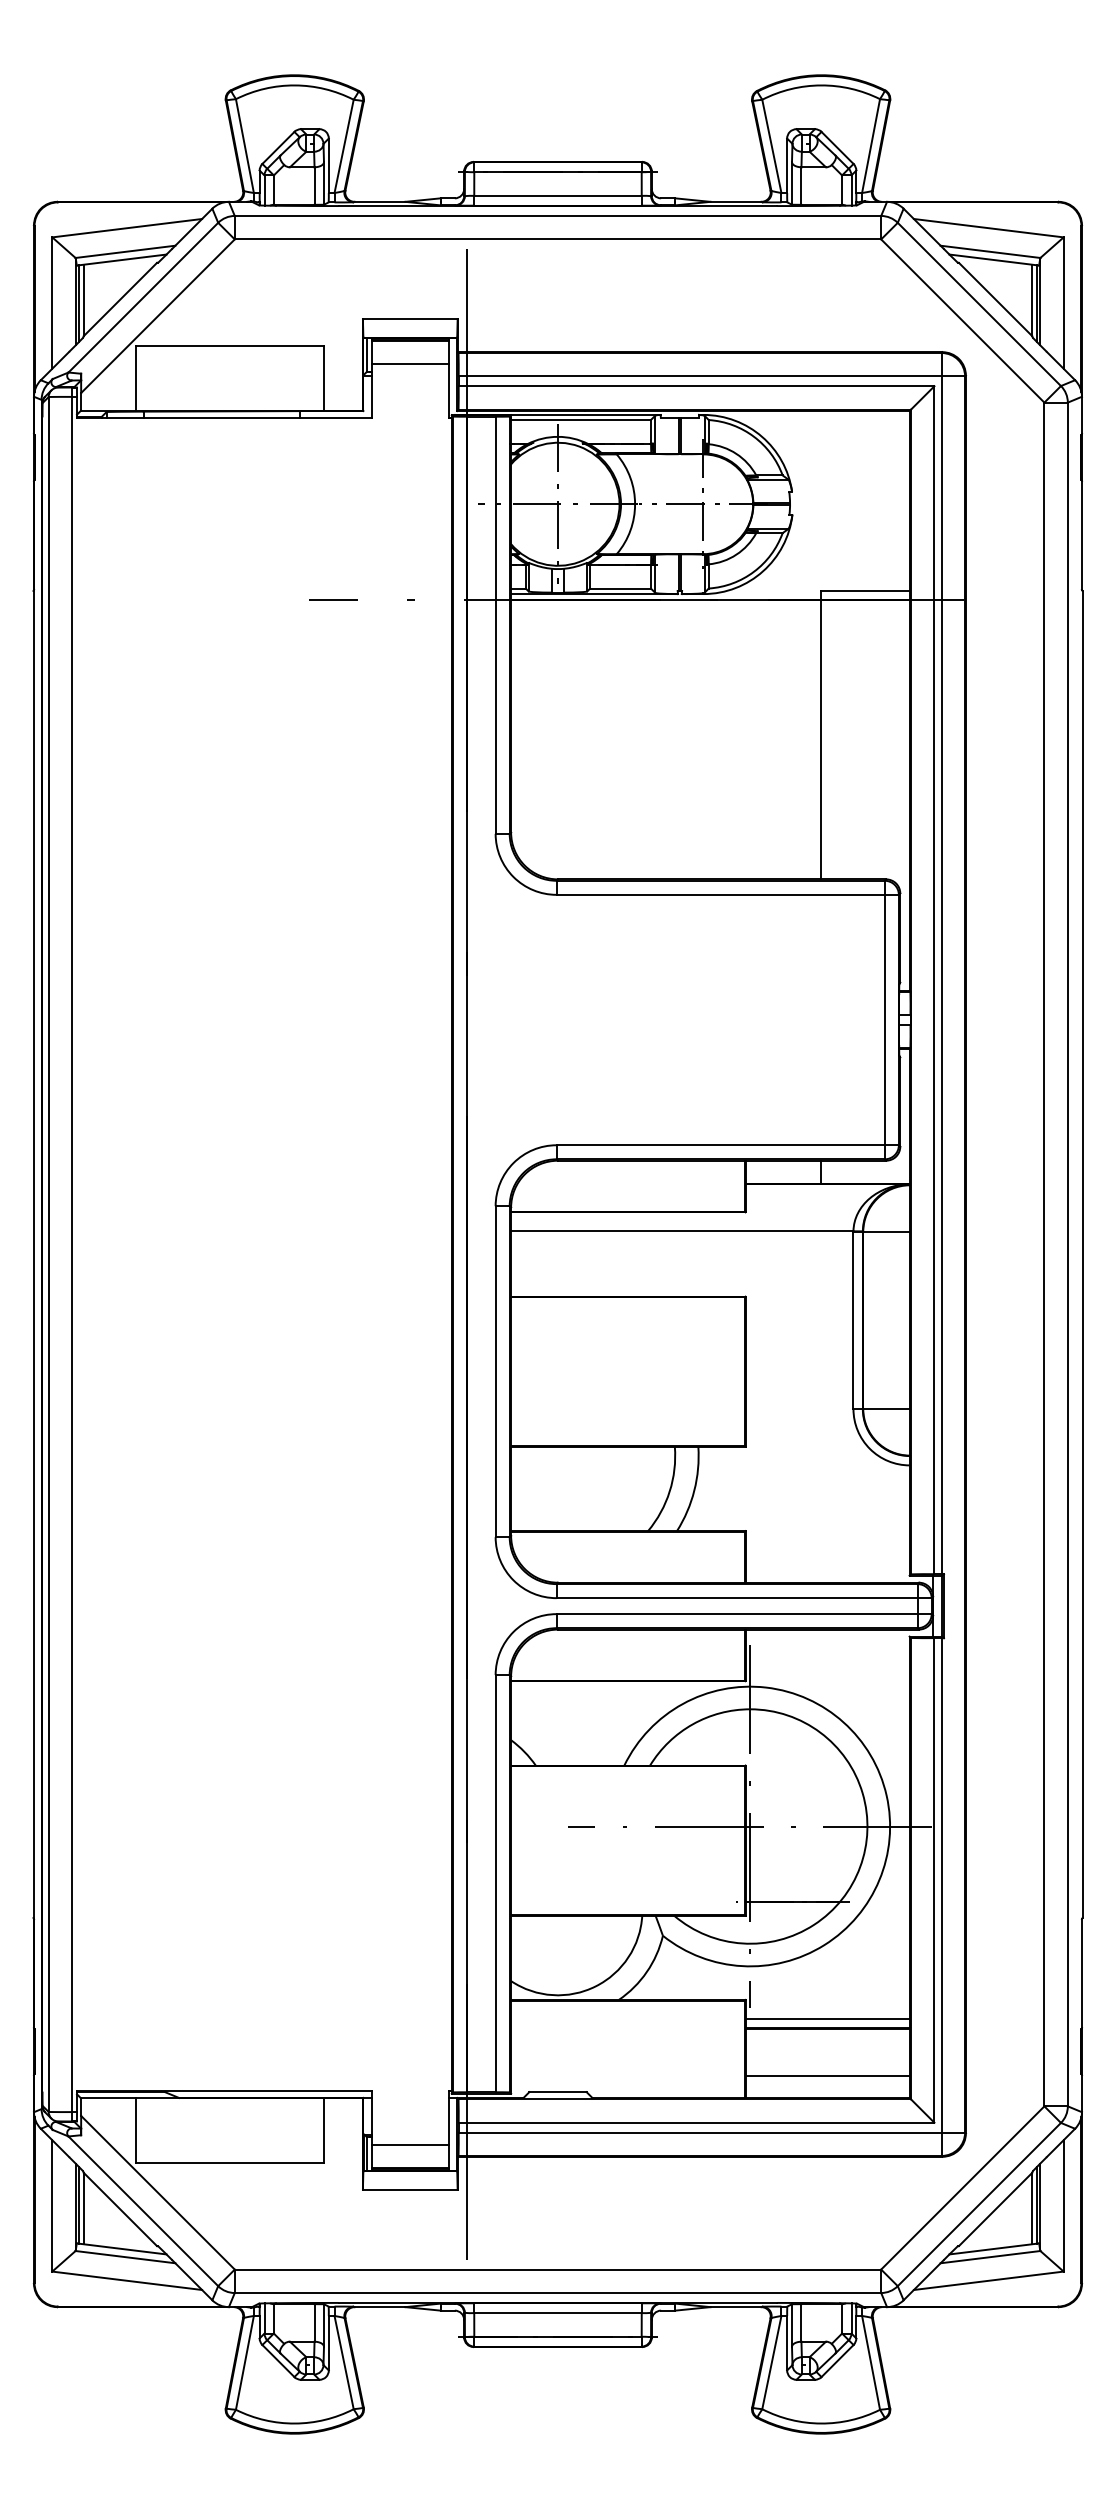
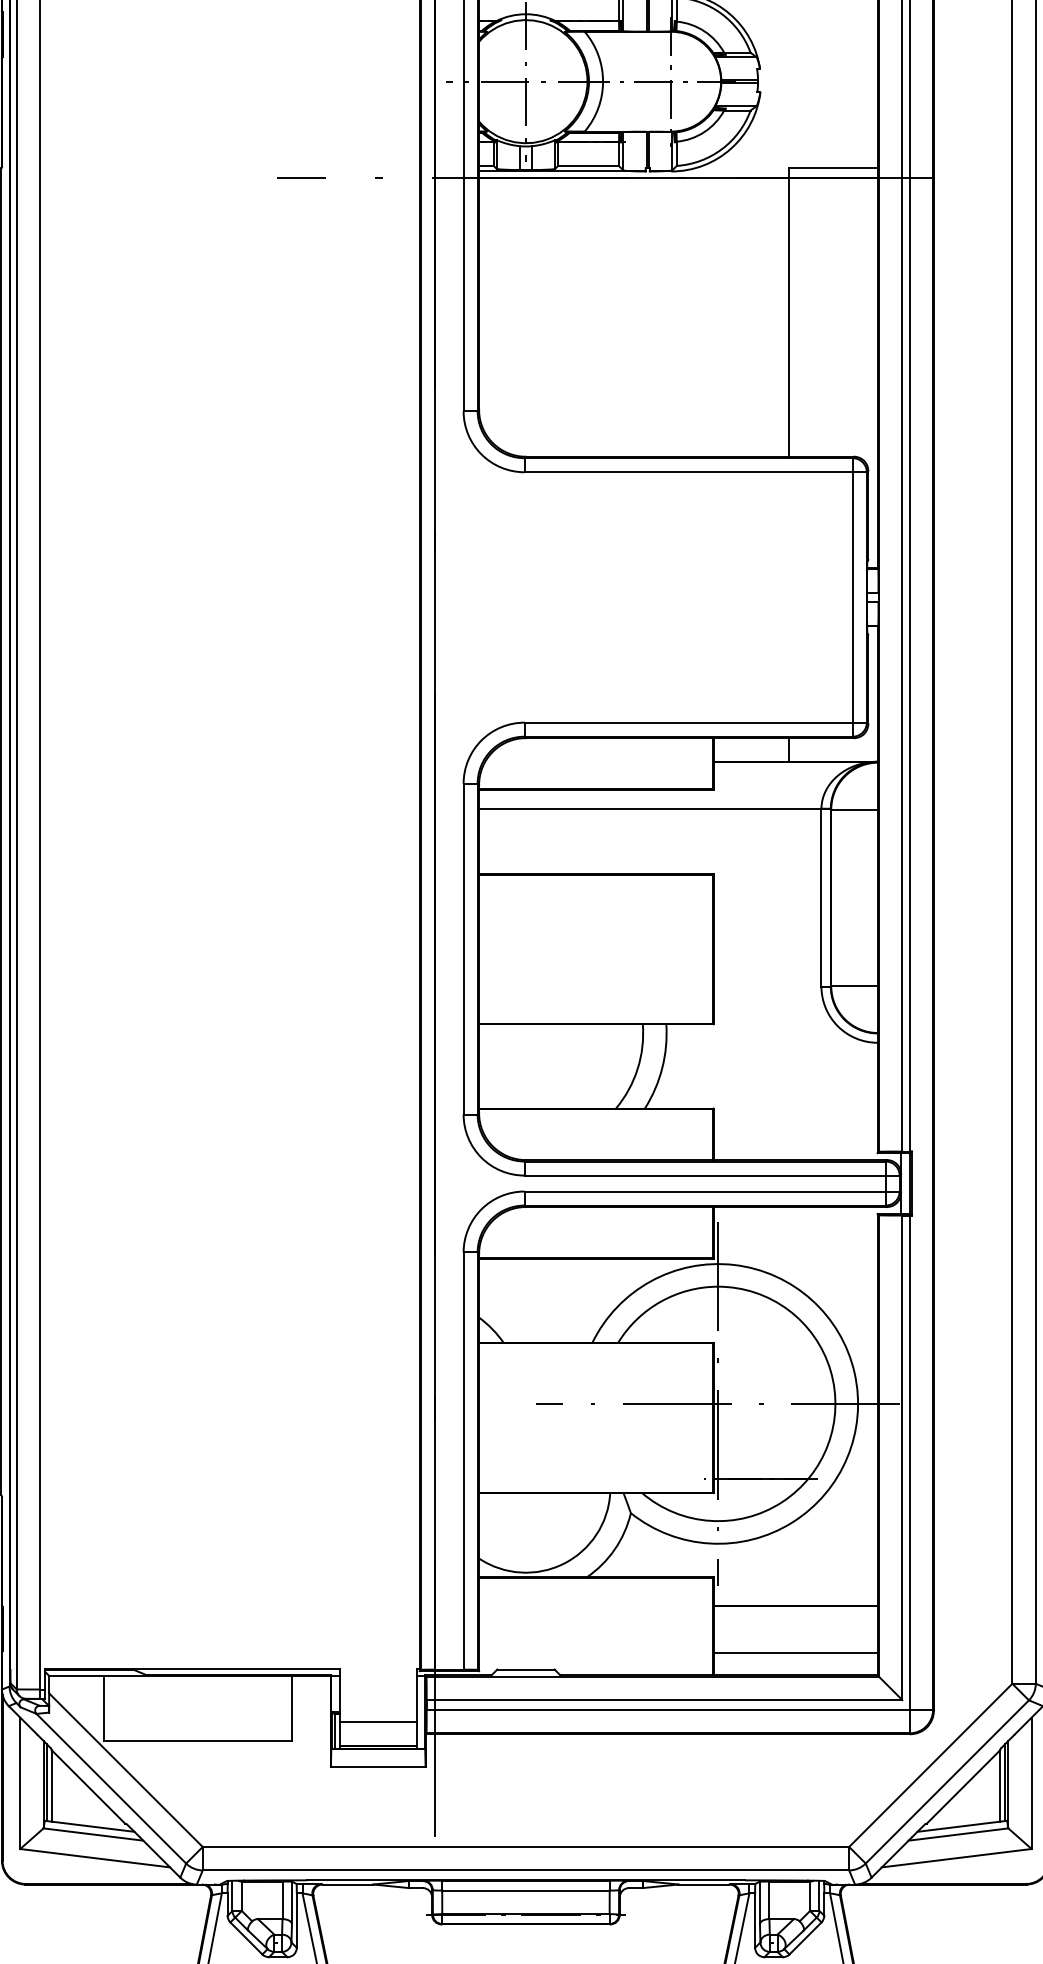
line: (827, 2018) -> (795, 1595), removed

